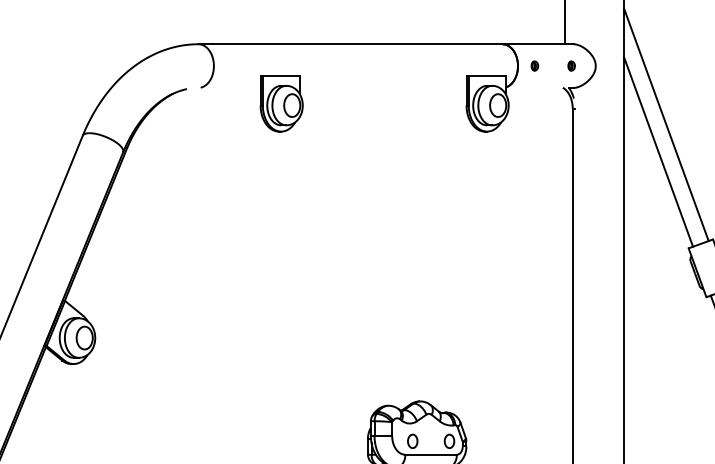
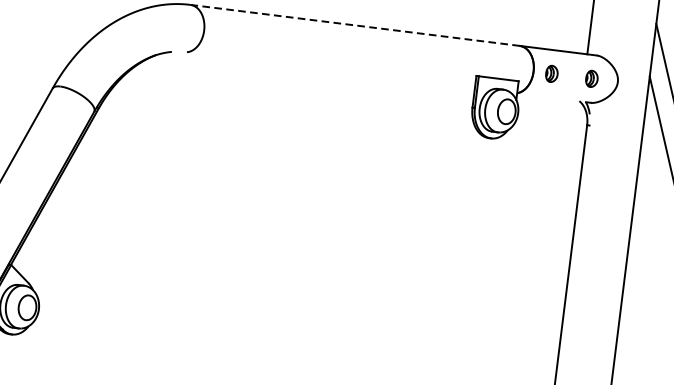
line: (350, 44) -> (355, 25), solid -> dashed
part: (534, 65) -> (551, 73), size x1.6
part: (571, 65) -> (591, 78), size x1.6
part: (281, 103) -> (272, 80), removed

